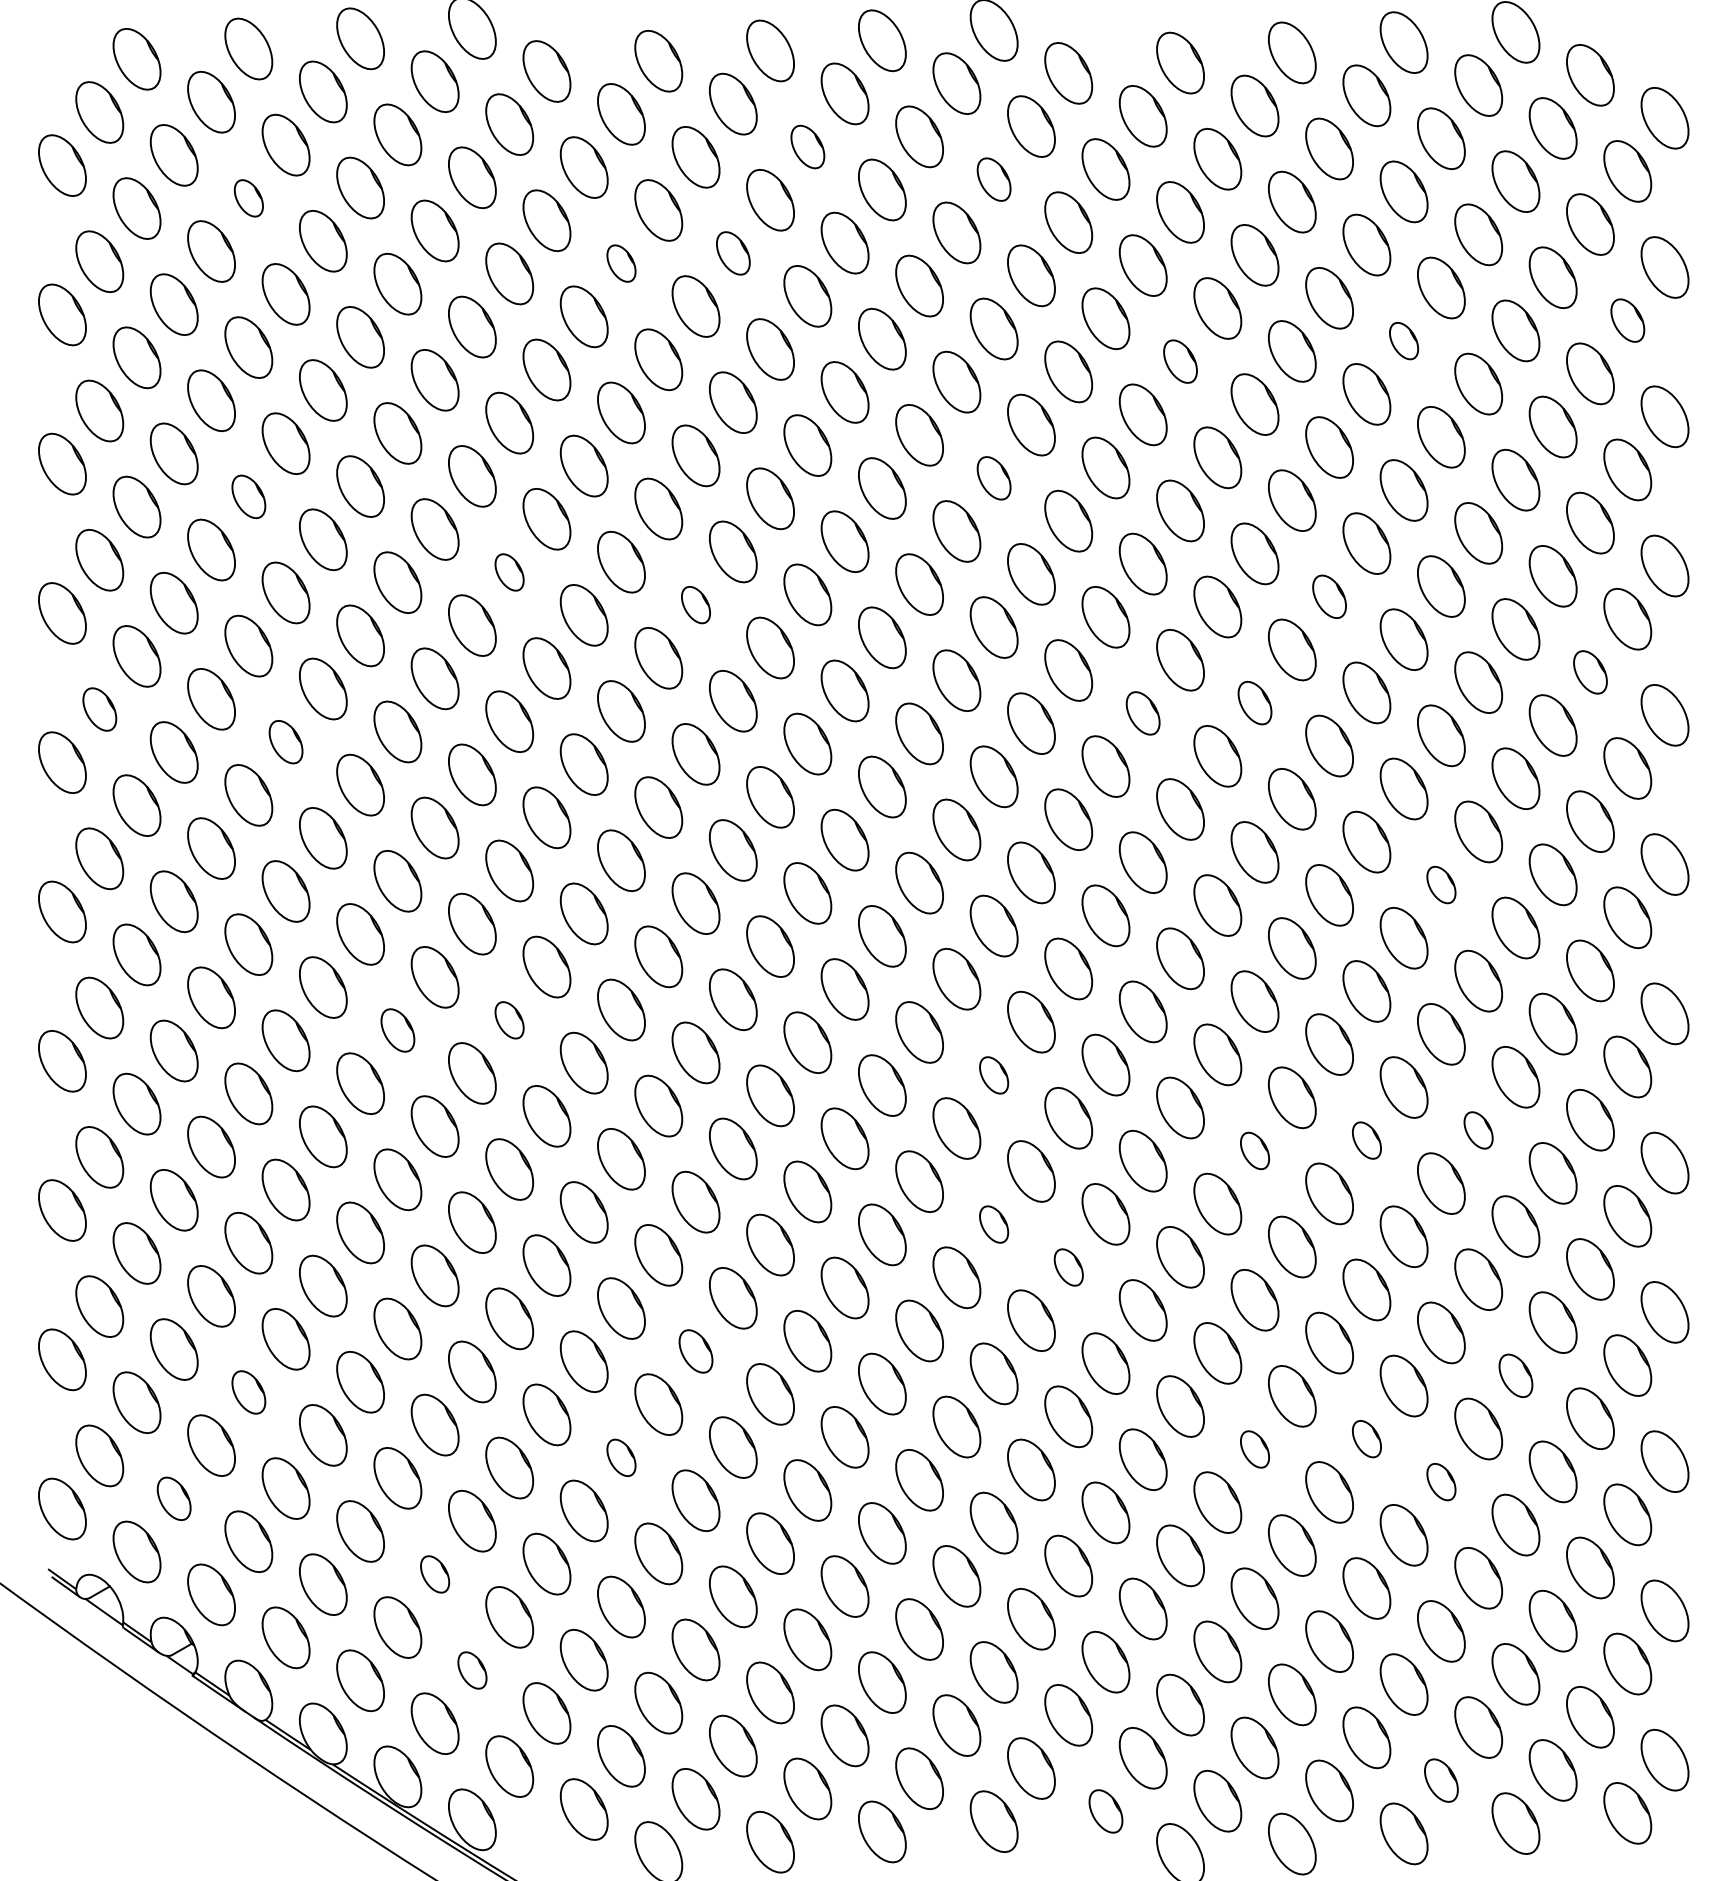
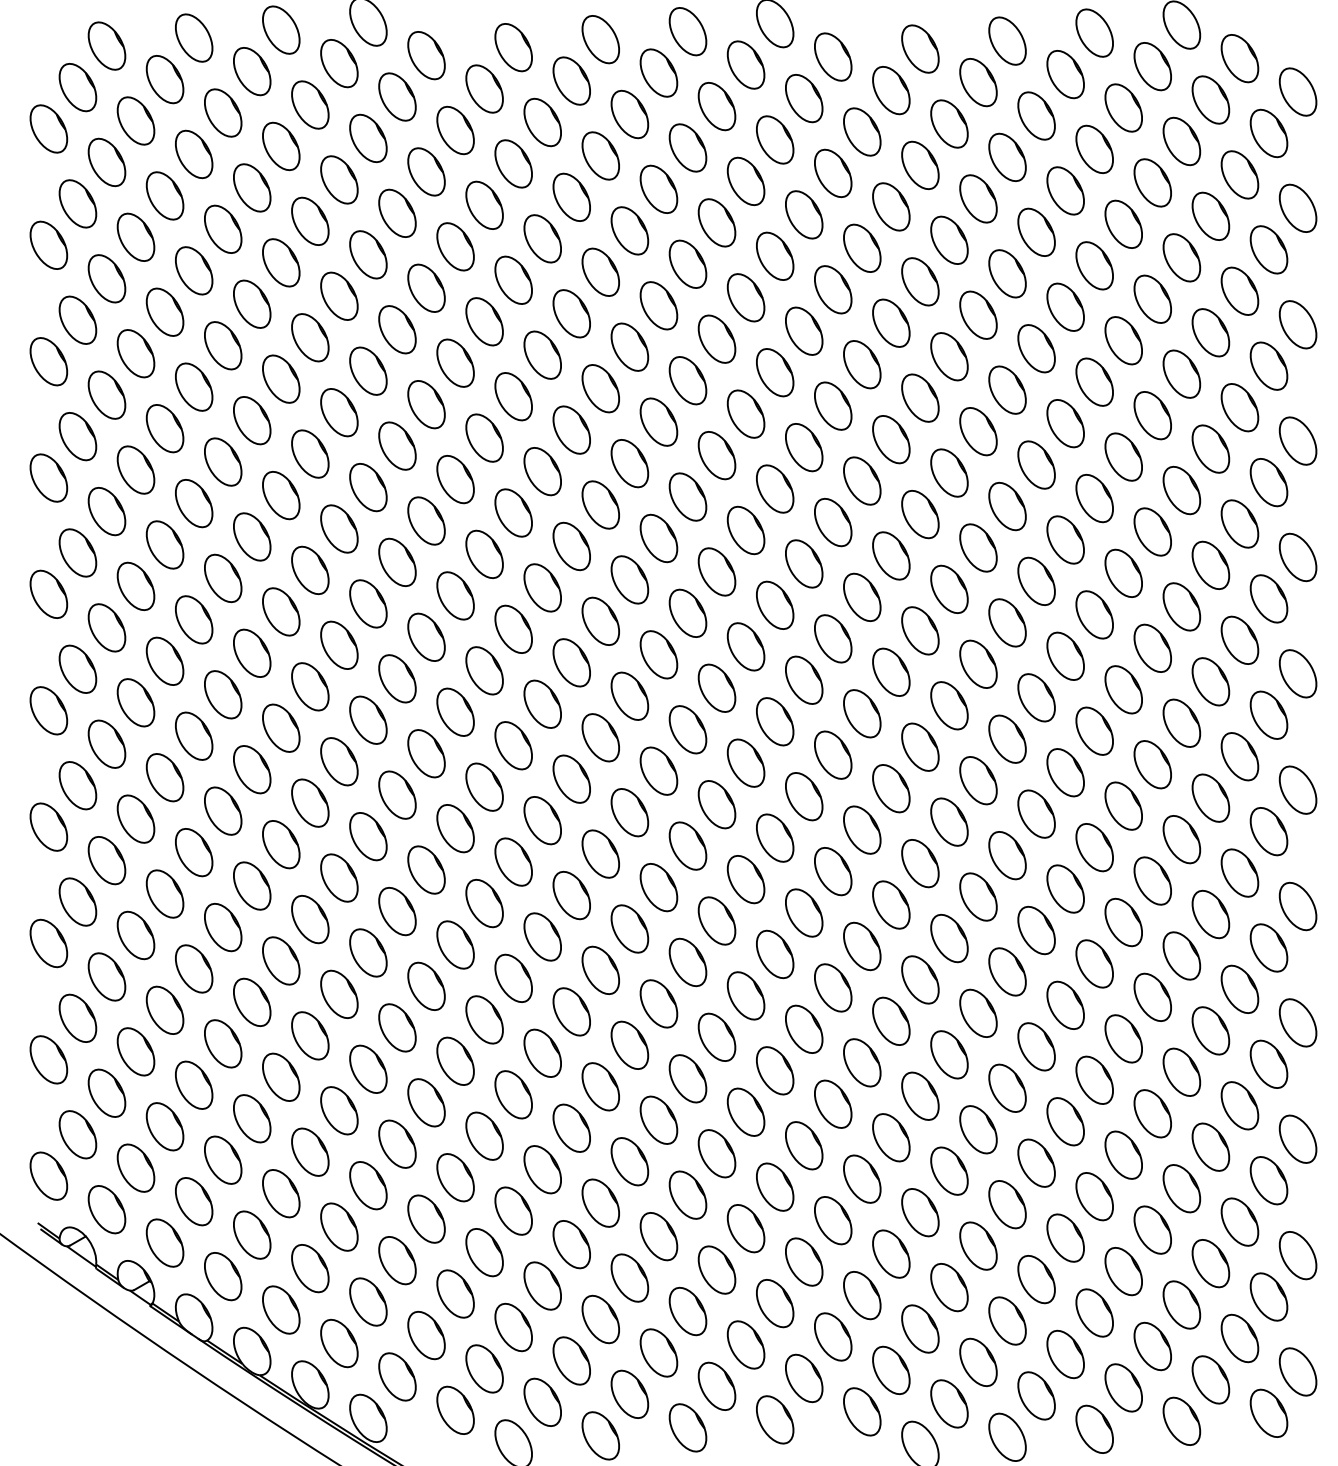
part: (807, 146) -> (629, 114), size x1.43
part: (993, 179) -> (774, 139), size x1.43
part: (248, 198) -> (193, 154), size x1.67
part: (733, 253) -> (571, 197), size x1.43
part: (621, 263) -> (484, 205), size x1.67
part: (1627, 320) -> (1268, 249), size x1.43
part: (1403, 340) -> (1094, 265), size x1.67
part: (1180, 361) -> (920, 281), size x1.43
part: (993, 478) -> (774, 372), size x1.43
part: (248, 496) -> (193, 386), size x1.43
part: (509, 572) -> (397, 446), size x1.67
part: (1329, 596) -> (1036, 464), size x1.43
part: (695, 604) -> (542, 471), size x1.67
part: (1590, 672) -> (1239, 524), size x1.43
part: (1254, 702) -> (978, 547), size x1.43
part: (99, 709) -> (77, 552), size x1.43
part: (1142, 713) -> (890, 556), size x1.43
part: (285, 741) -> (222, 577), size x1.43
part: (1441, 884) -> (1123, 689), size x1.67
part: (509, 1020) -> (397, 795), size x1.67
part: (397, 1030) -> (310, 803), size x1.43
part: (993, 1075) -> (774, 838), size x1.67
part: (1478, 1130) -> (1152, 881), size x1.67
part: (1366, 1140) -> (1065, 888), size x1.67
part: (1254, 1150) -> (978, 896), size x1.67
part: (993, 1224) -> (774, 954), size x1.67
part: (1068, 1267) -> (833, 987), size x1.67
part: (695, 1351) -> (542, 1053), size x1.43
part: (1515, 1375) -> (1181, 1072), size x1.43
part: (248, 1392) -> (193, 1085), size x1.43
part: (1366, 1438) -> (1065, 1121), size x1.67
part: (1254, 1449) -> (978, 1129), size x1.67
part: (621, 1457) -> (484, 1136), size x1.67
part: (1441, 1481) -> (1123, 1154), size x1.67
part: (173, 1498) -> (135, 1167), size x1.43
part: (434, 1574) -> (338, 1227), size x1.67
part: (472, 1670) -> (368, 1302), size x1.67
part: (1441, 1780) -> (1123, 1387), size x1.43
part: (1105, 1811) -> (861, 1411), size x1.43

